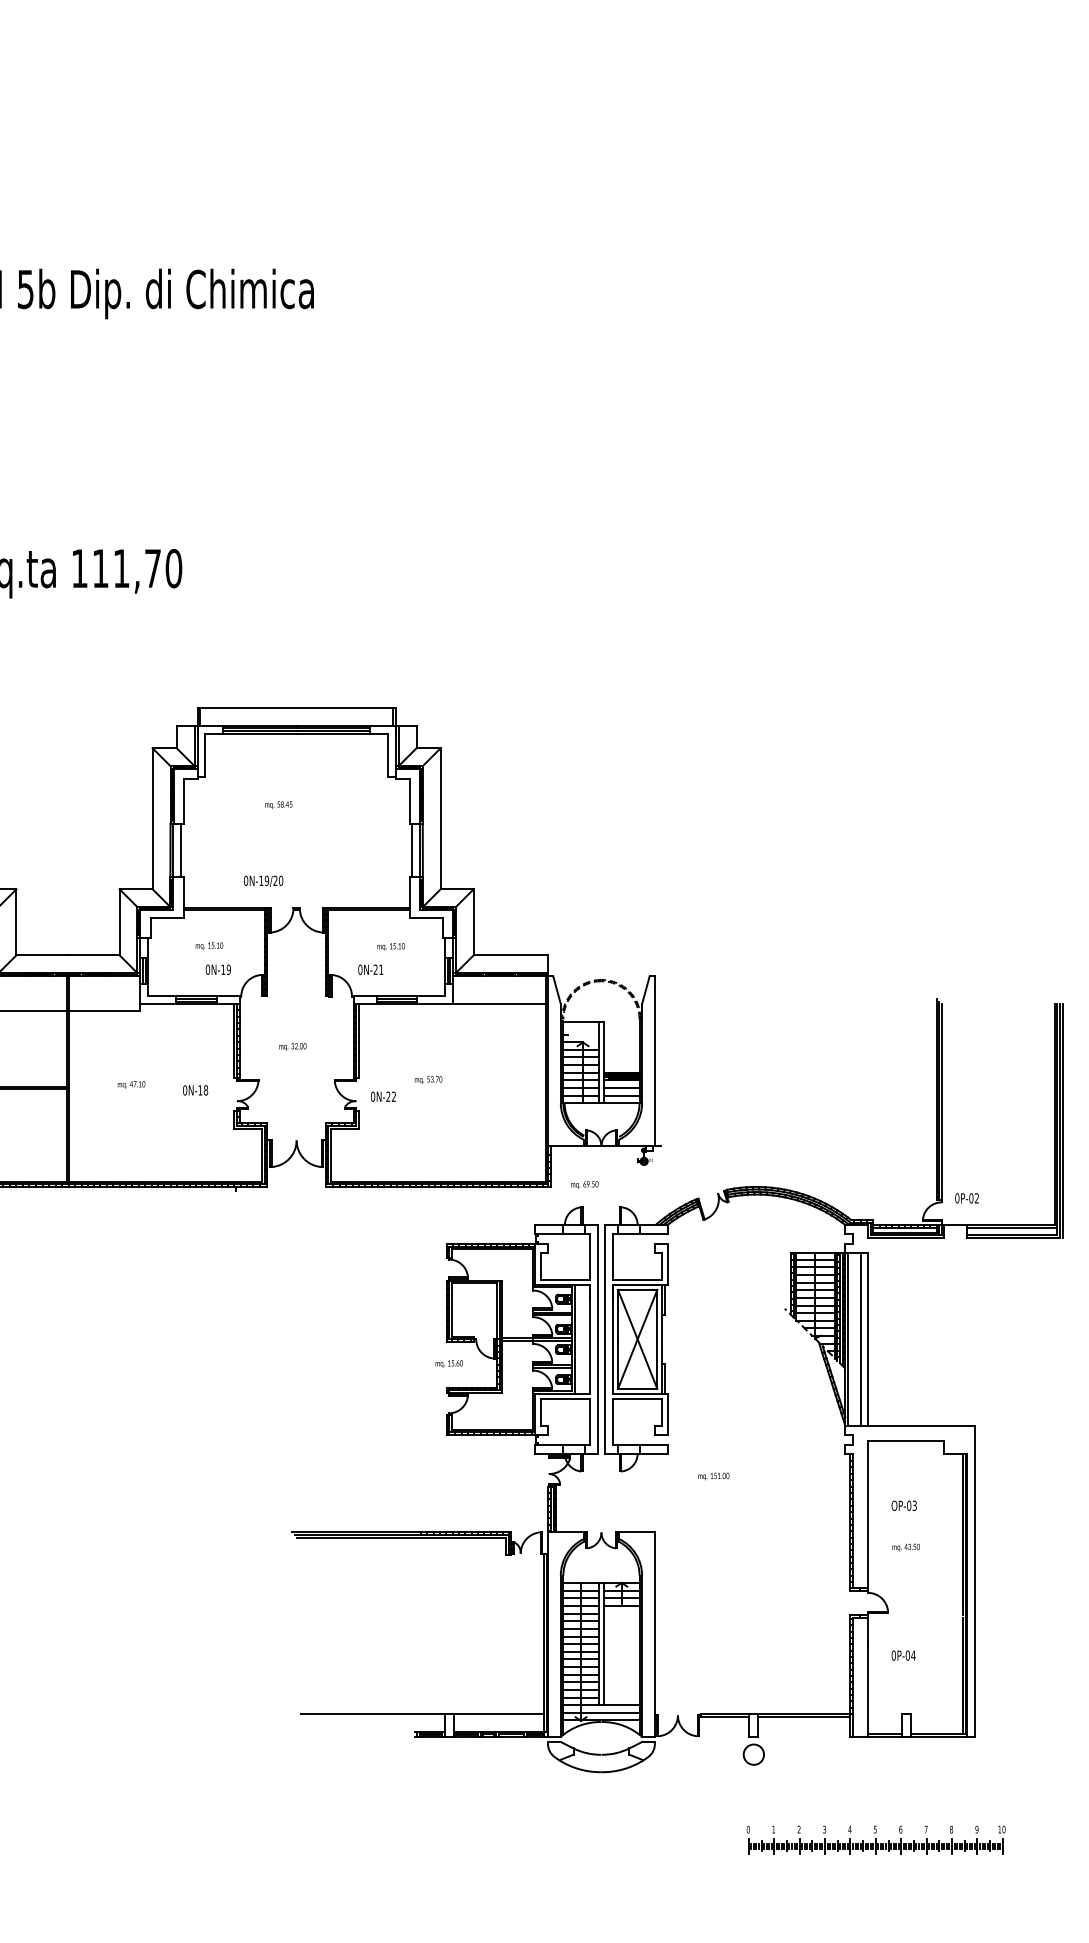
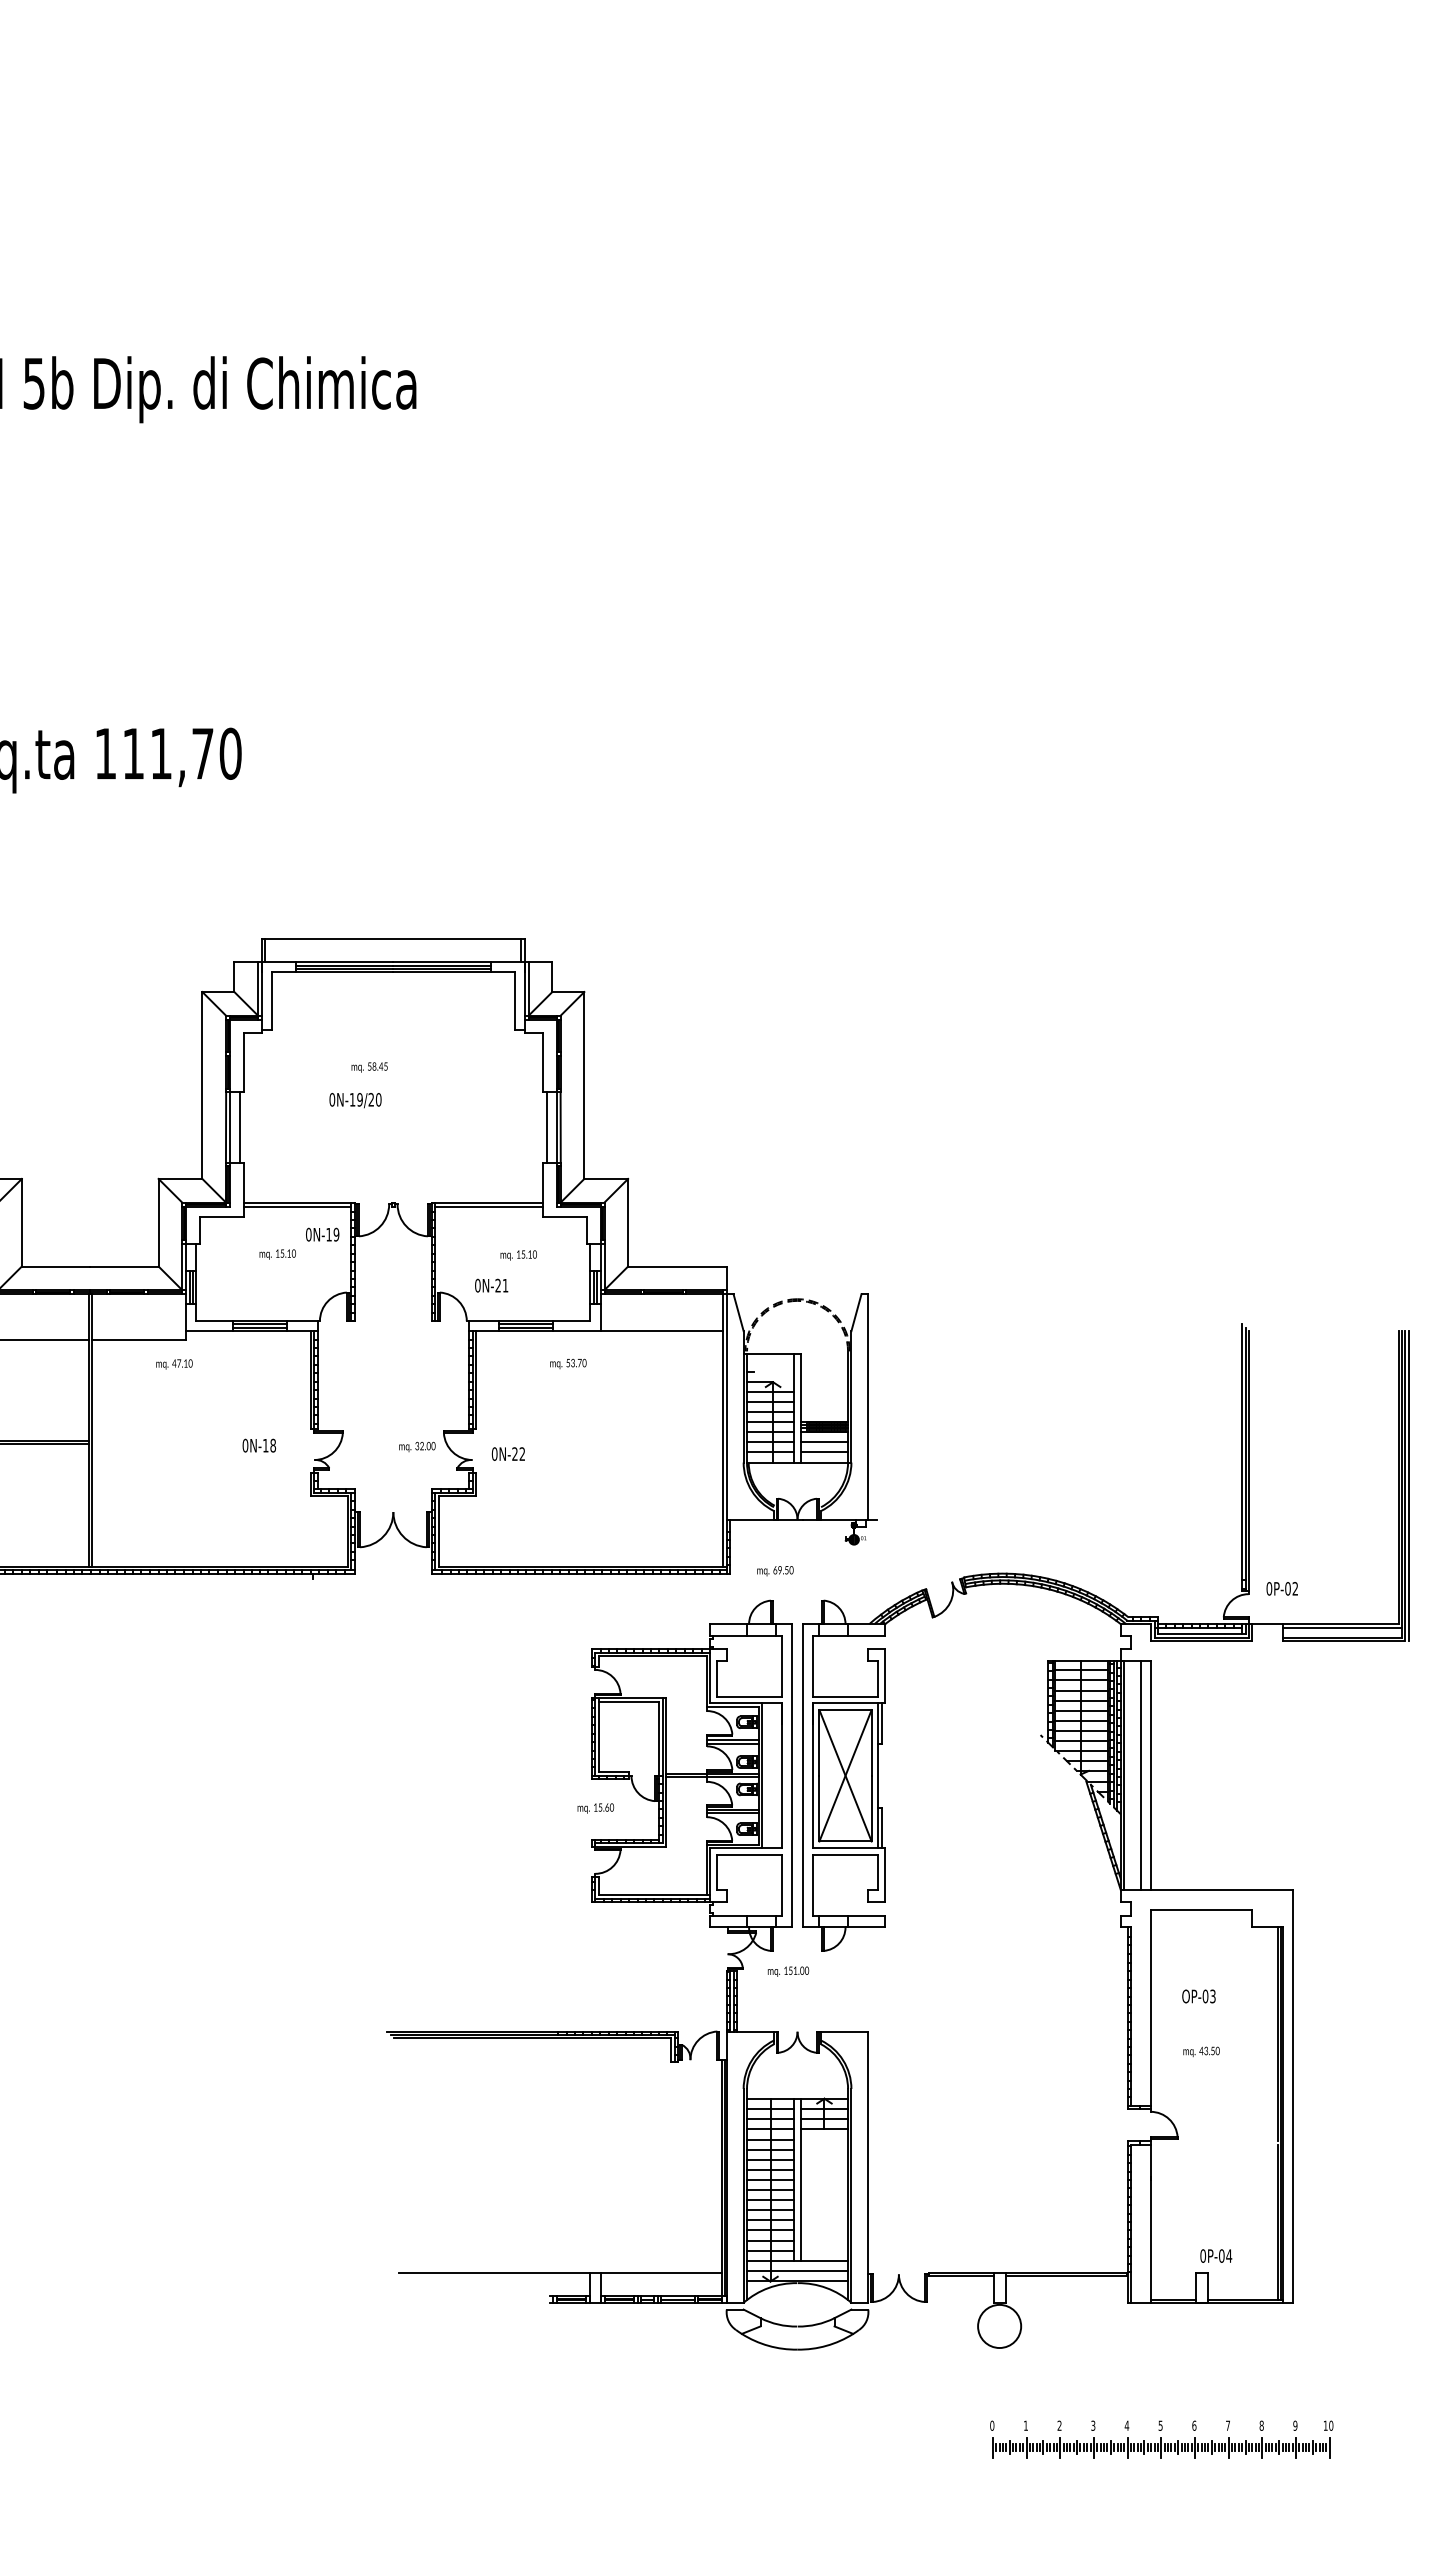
text: (263, 881) -> (355, 1100), moved
text: (218, 969) -> (322, 1234), moved
text: (292, 1046) -> (417, 1446), moved
text: (428, 1079) -> (568, 1363), moved
text: (131, 1085) -> (174, 1364), moved
text: (713, 1476) -> (788, 1971), moved
text: (903, 1655) -> (1216, 2255), moved
circle: (753, 1753) -> (999, 2325), size x1.6

